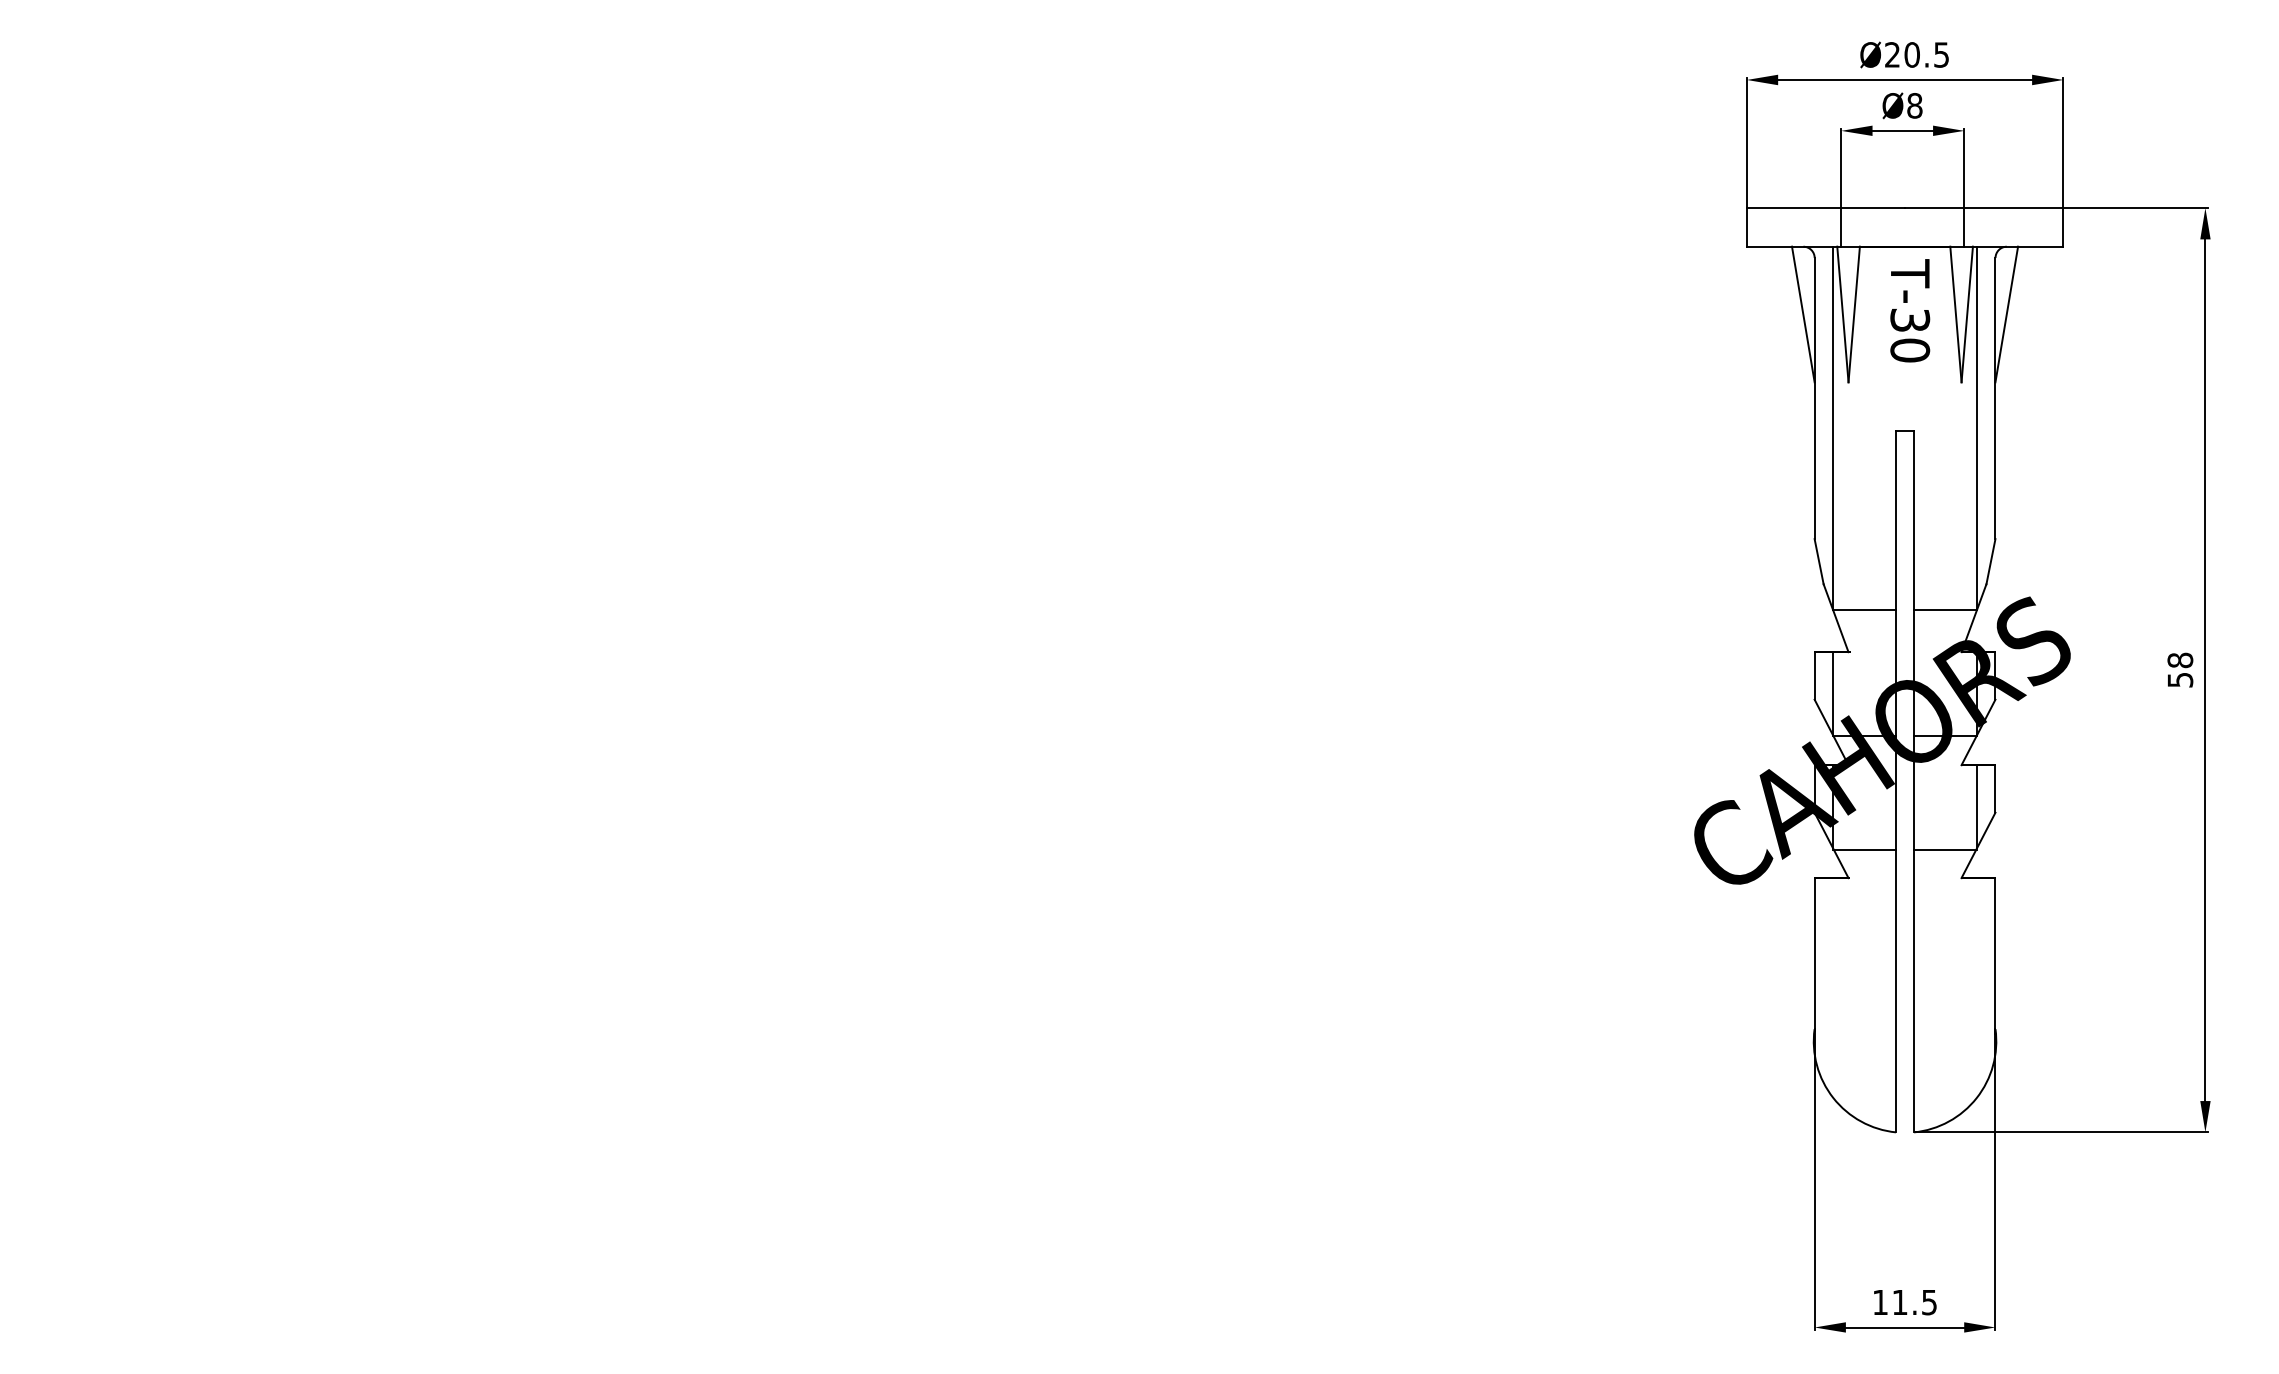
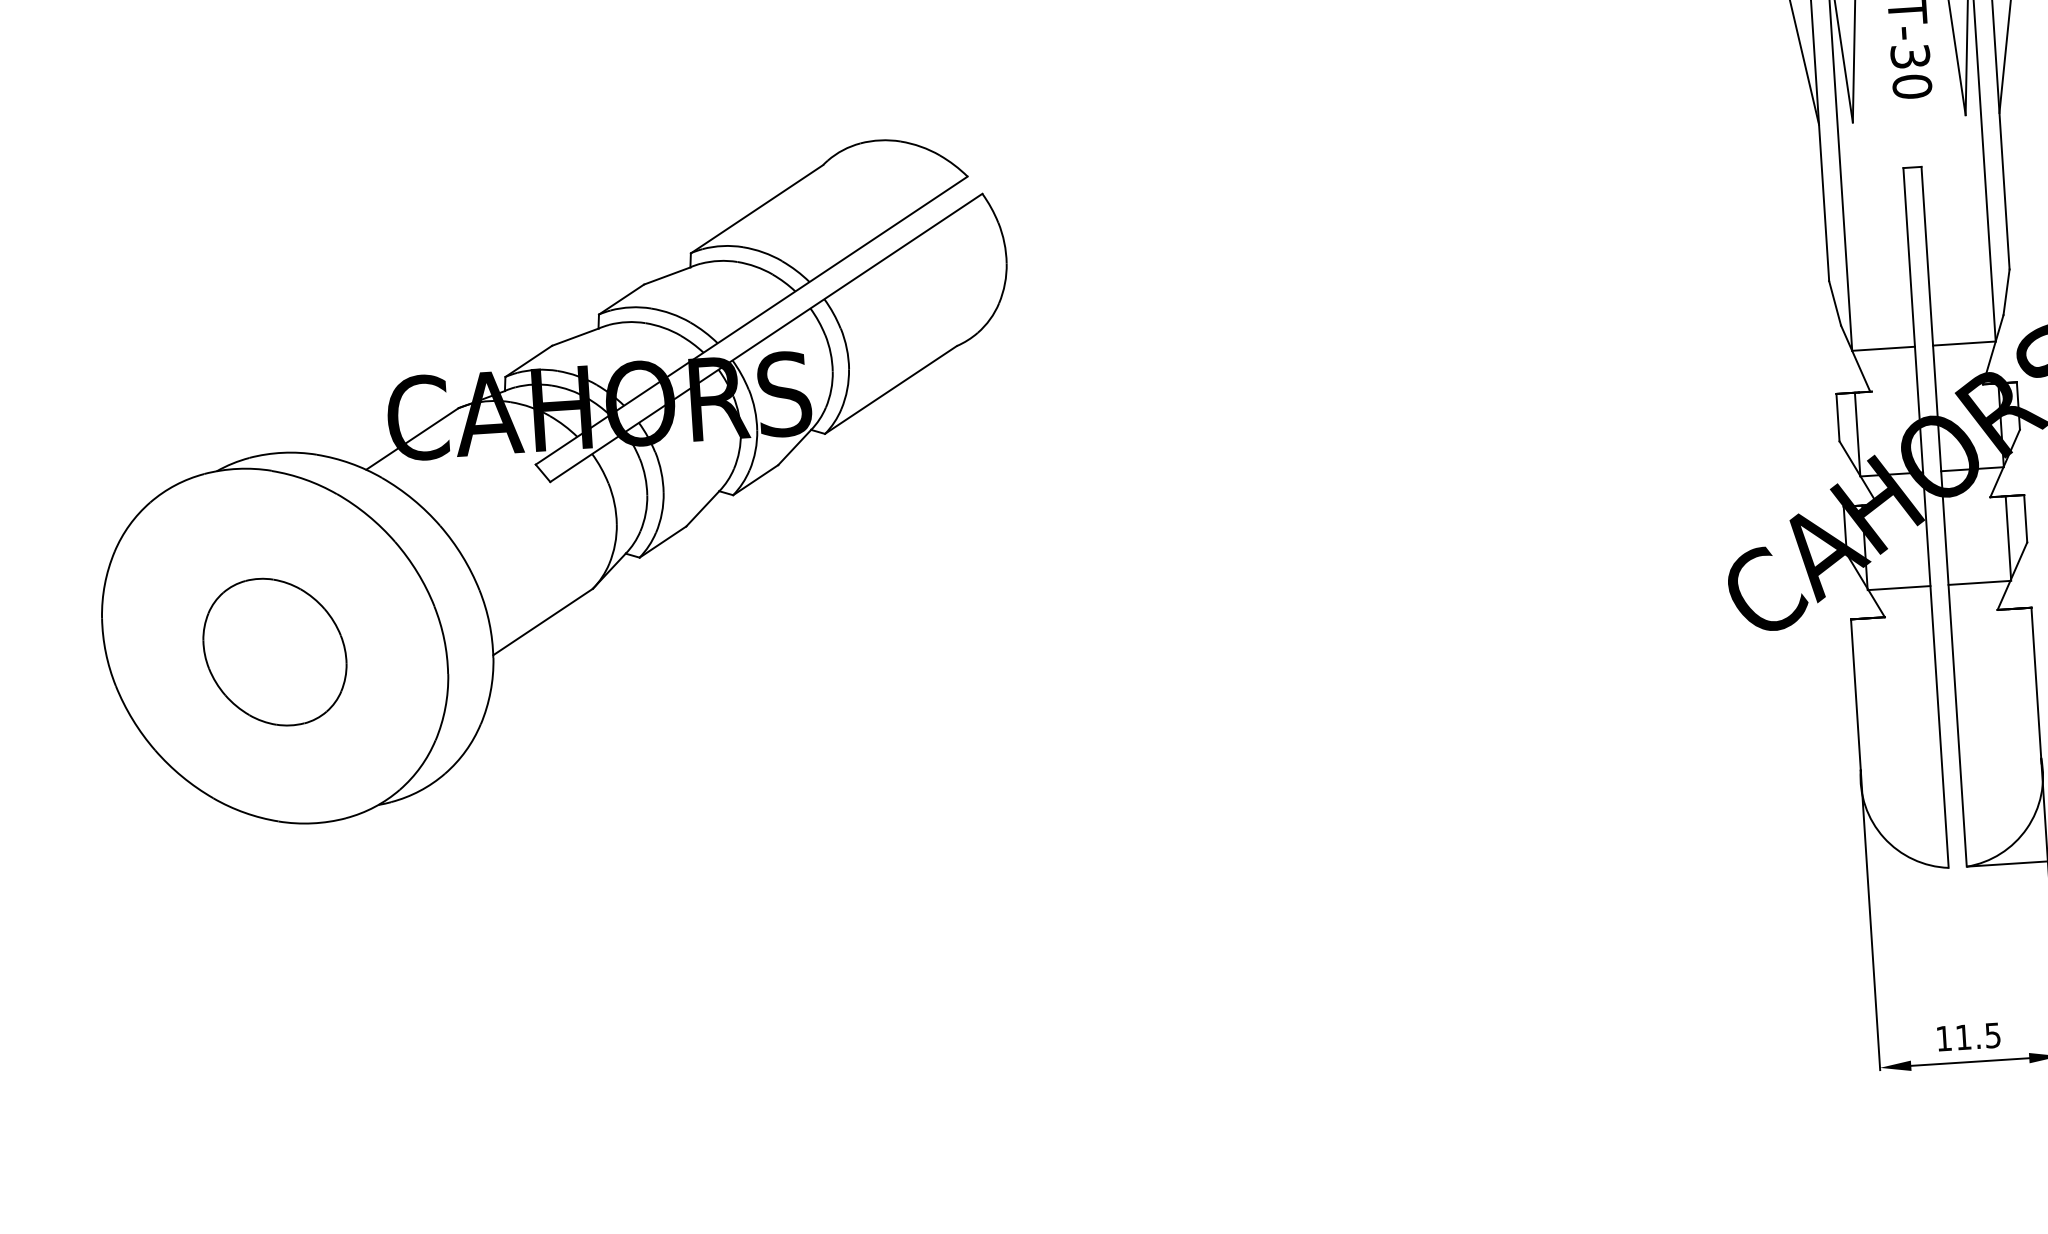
part: (532, 659) -> (557, 484), added

